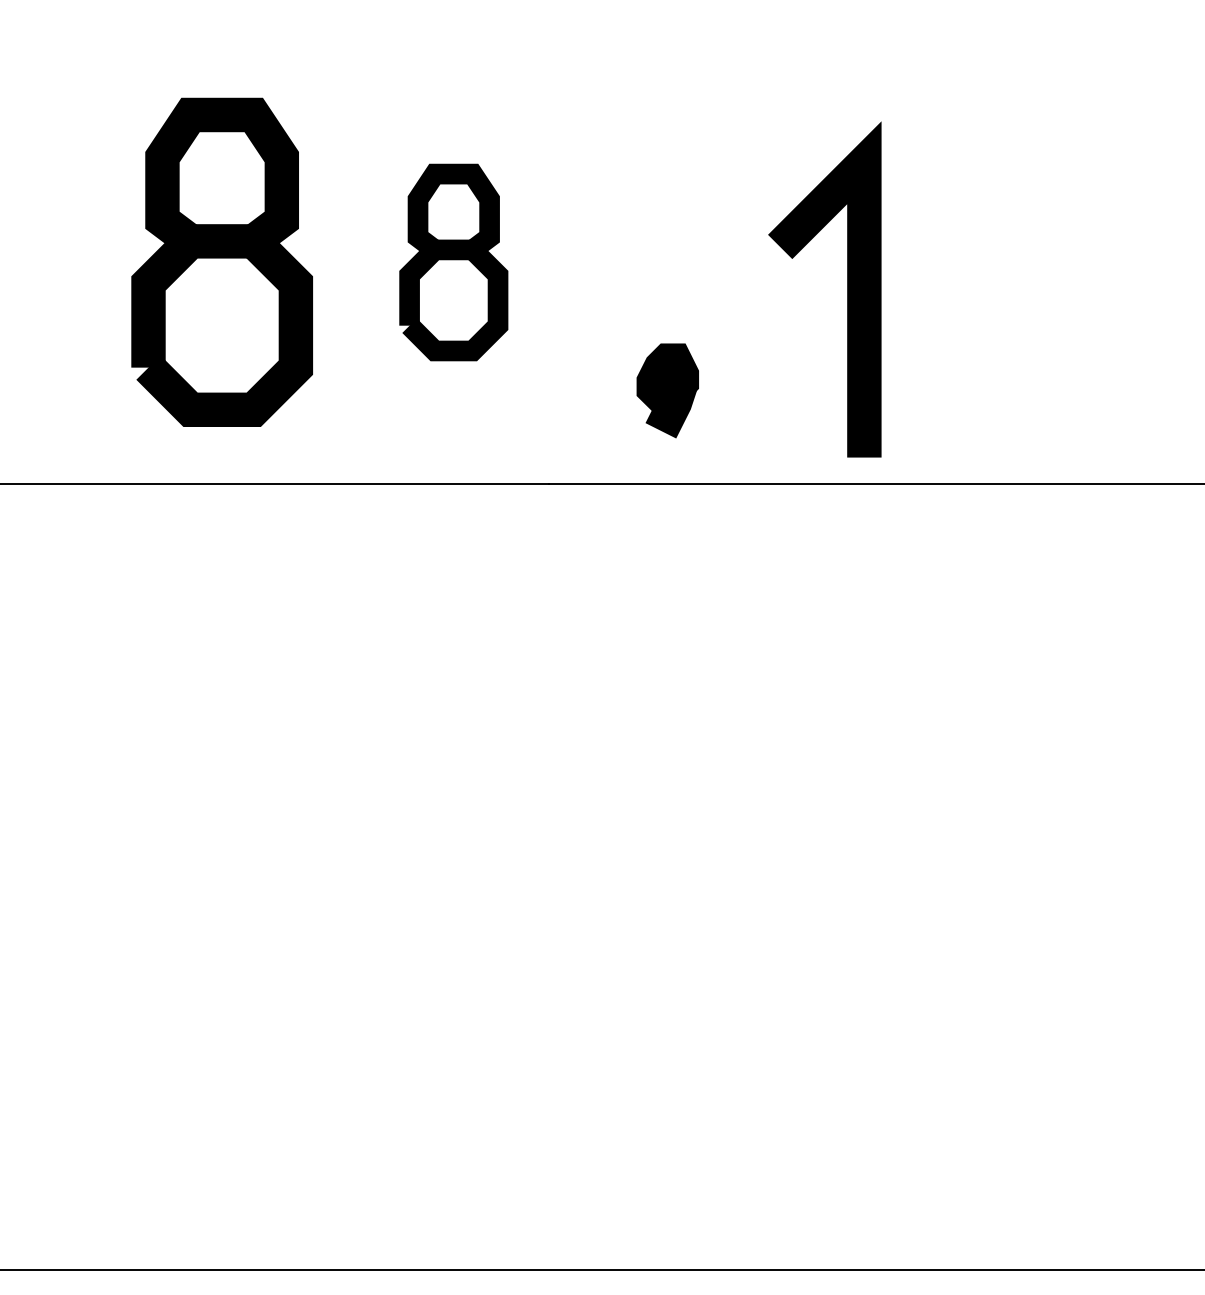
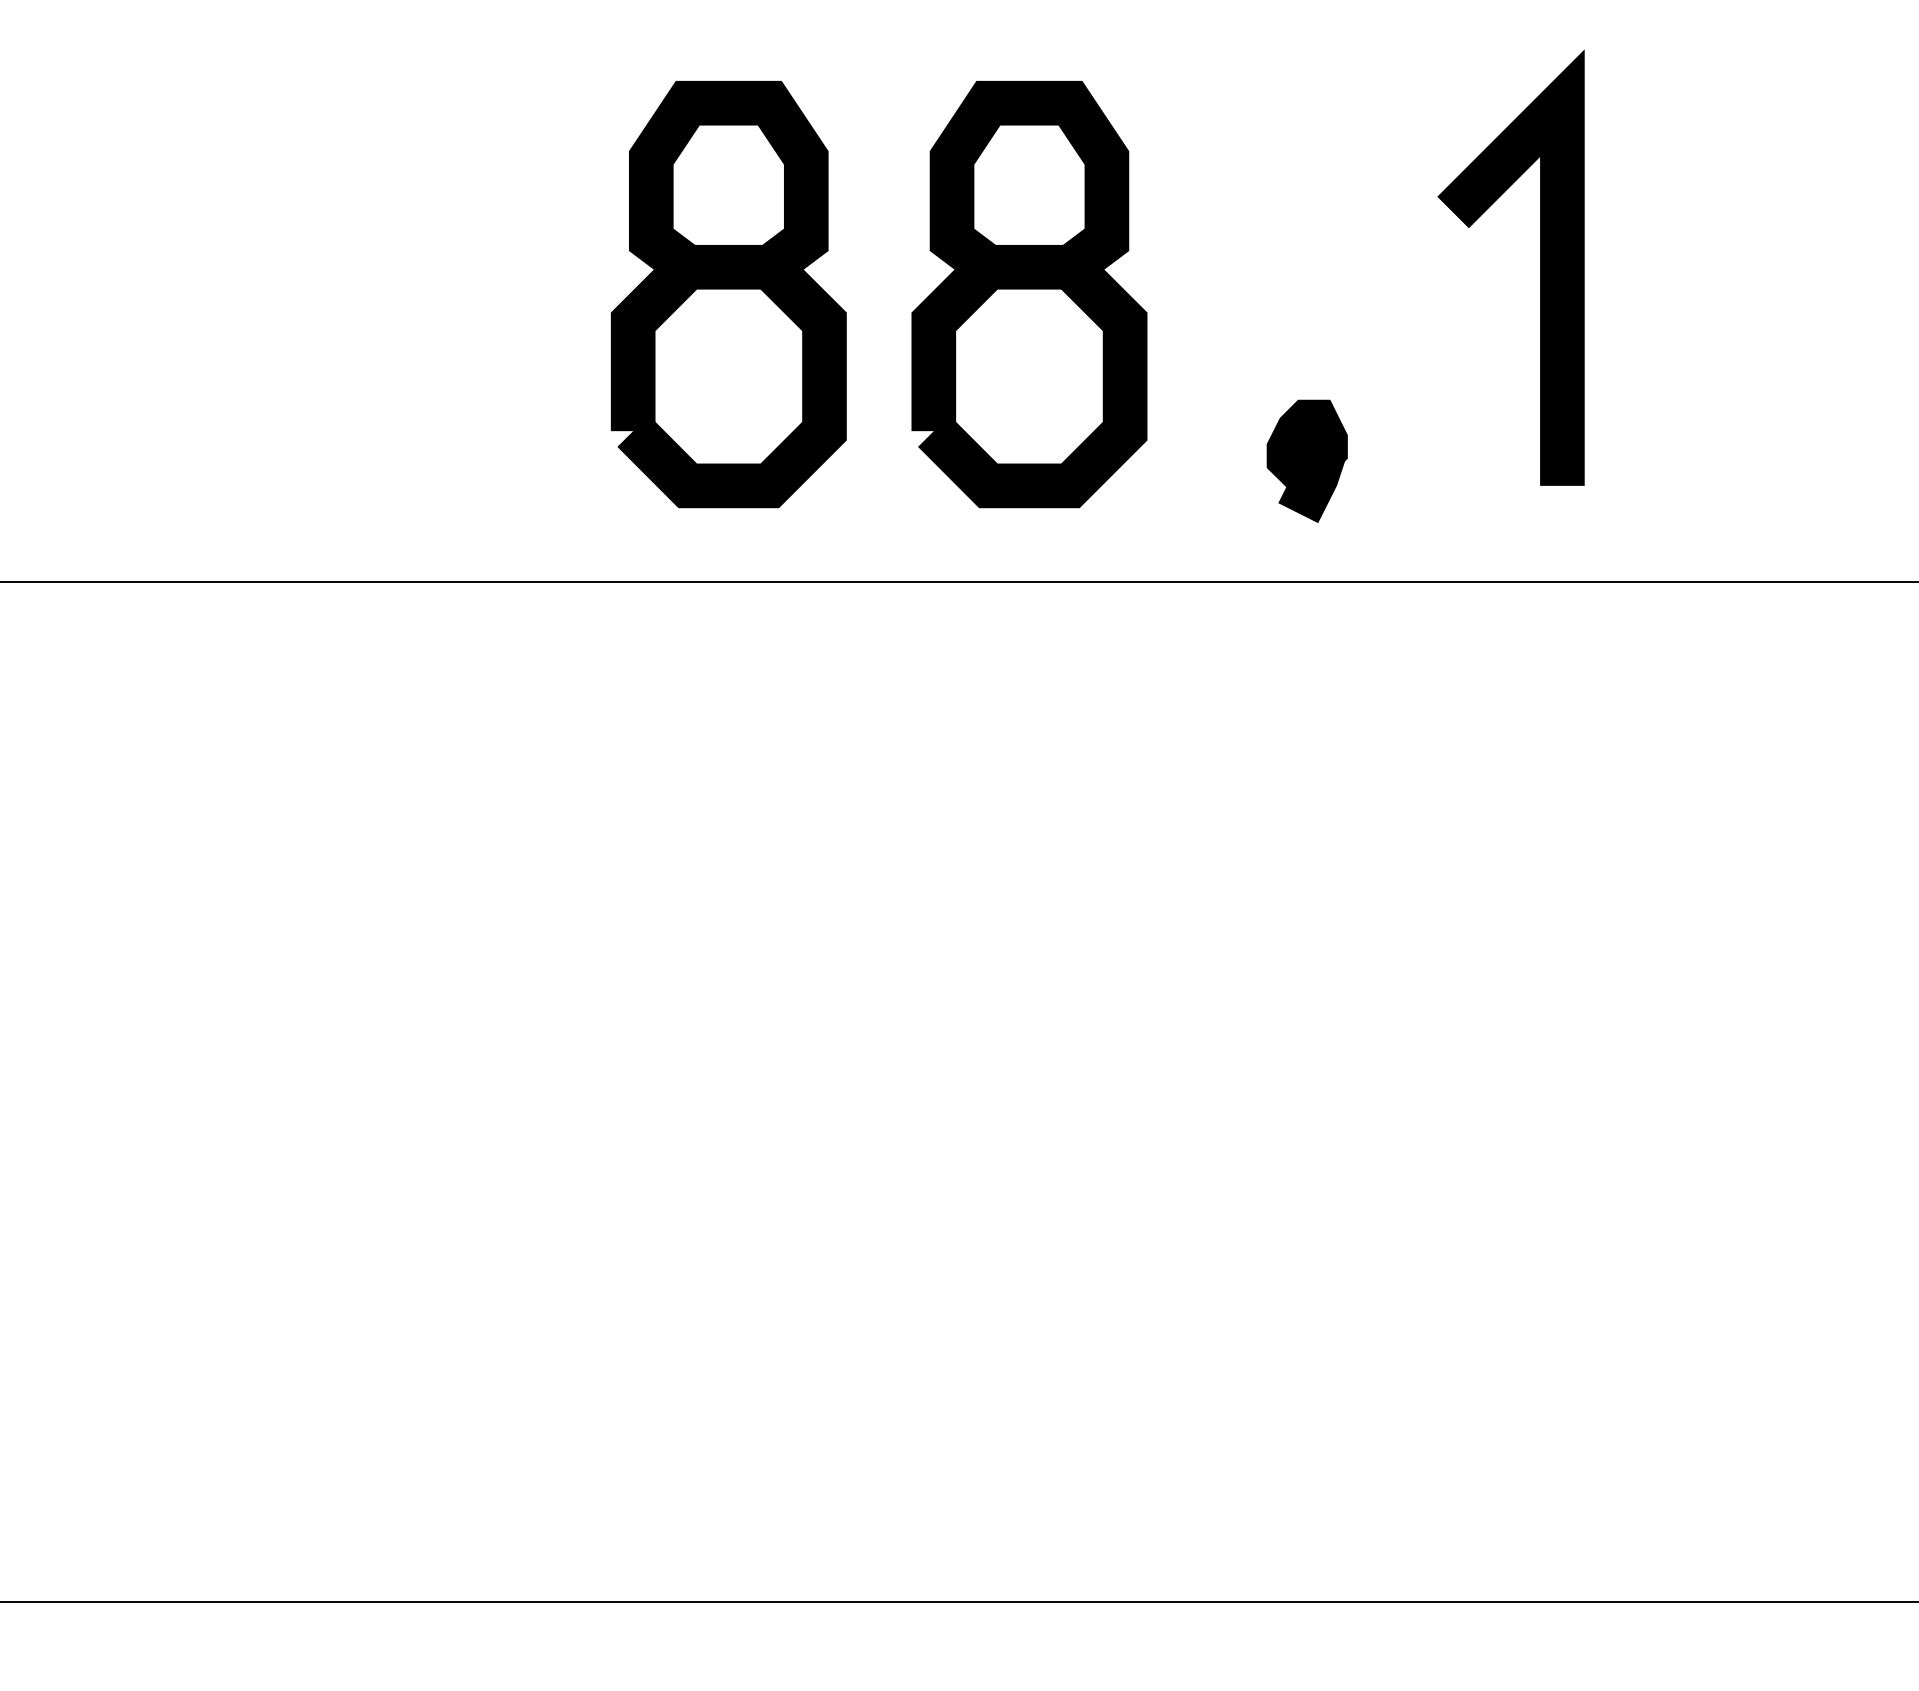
part: (453, 262) -> (1029, 294), size x1.67
line: (847, 289) -> (1540, 267), moved

